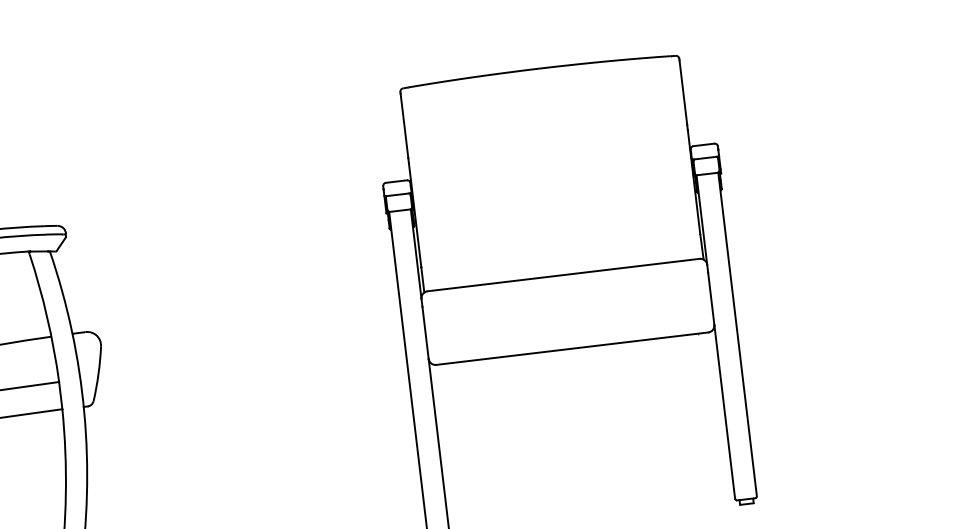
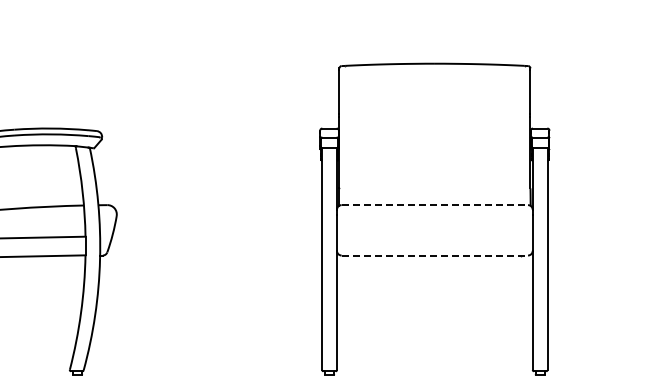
line: (564, 275) -> (435, 205), solid -> dashed
line: (573, 348) -> (435, 255), solid -> dashed

